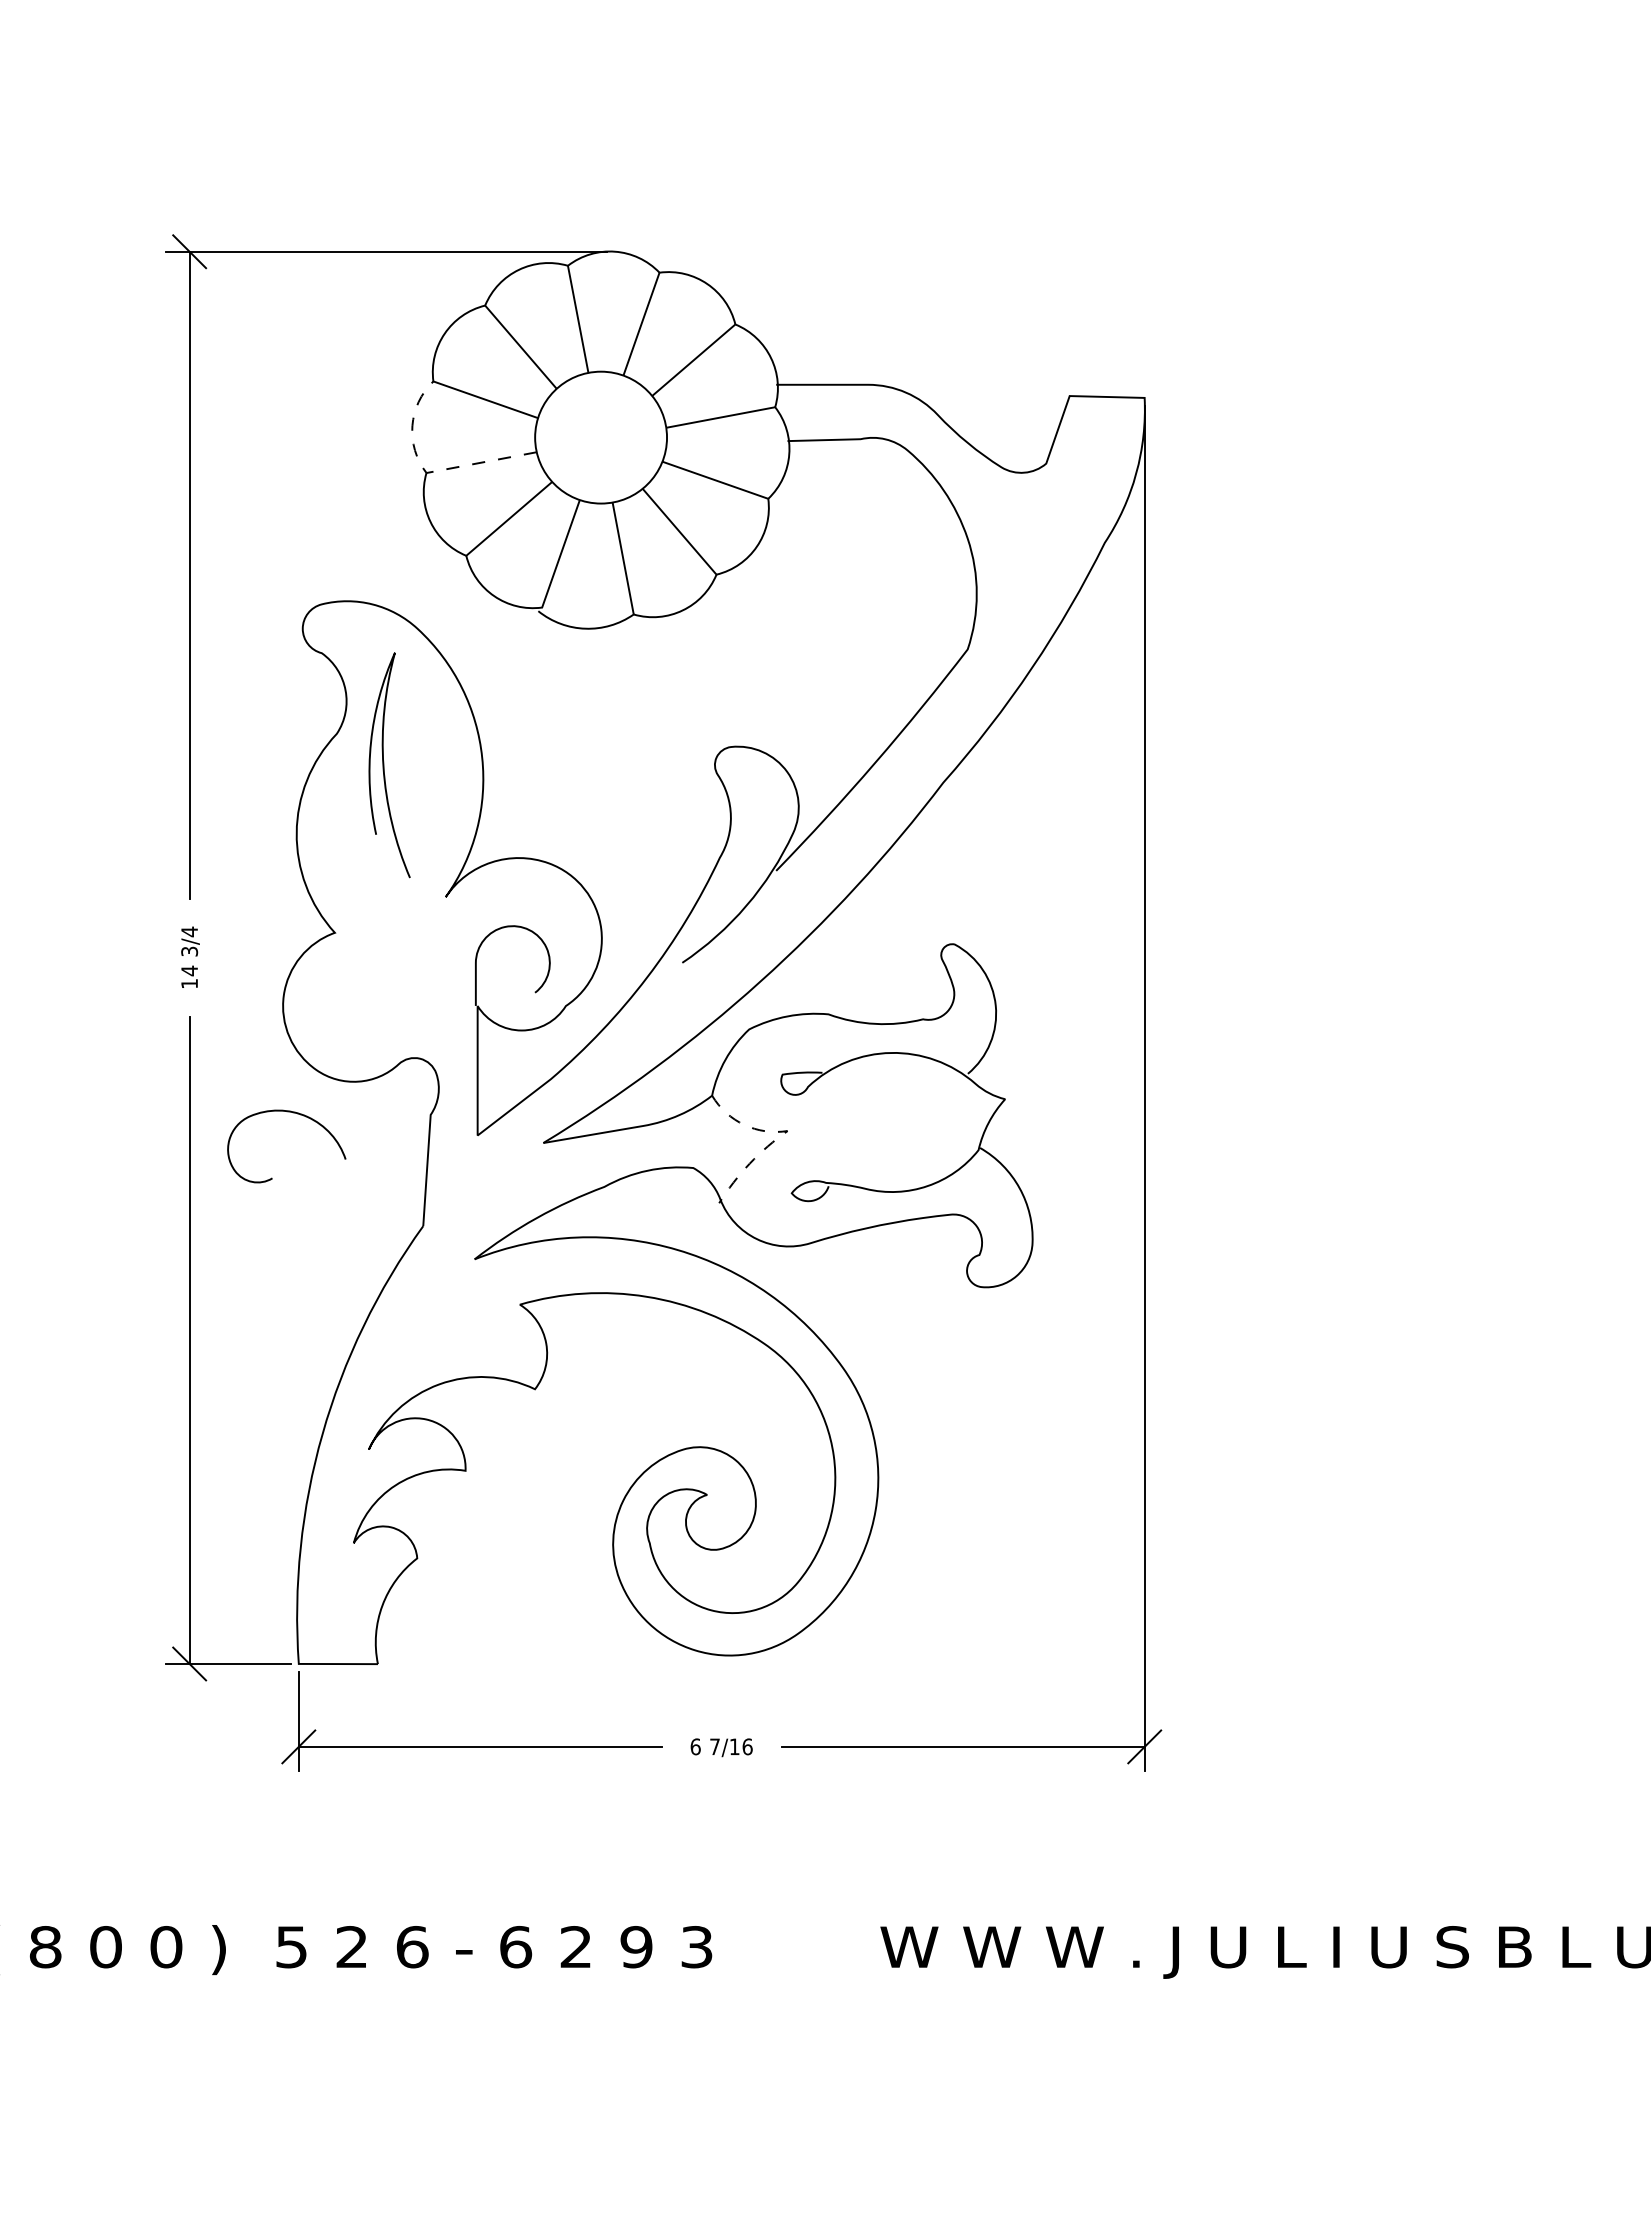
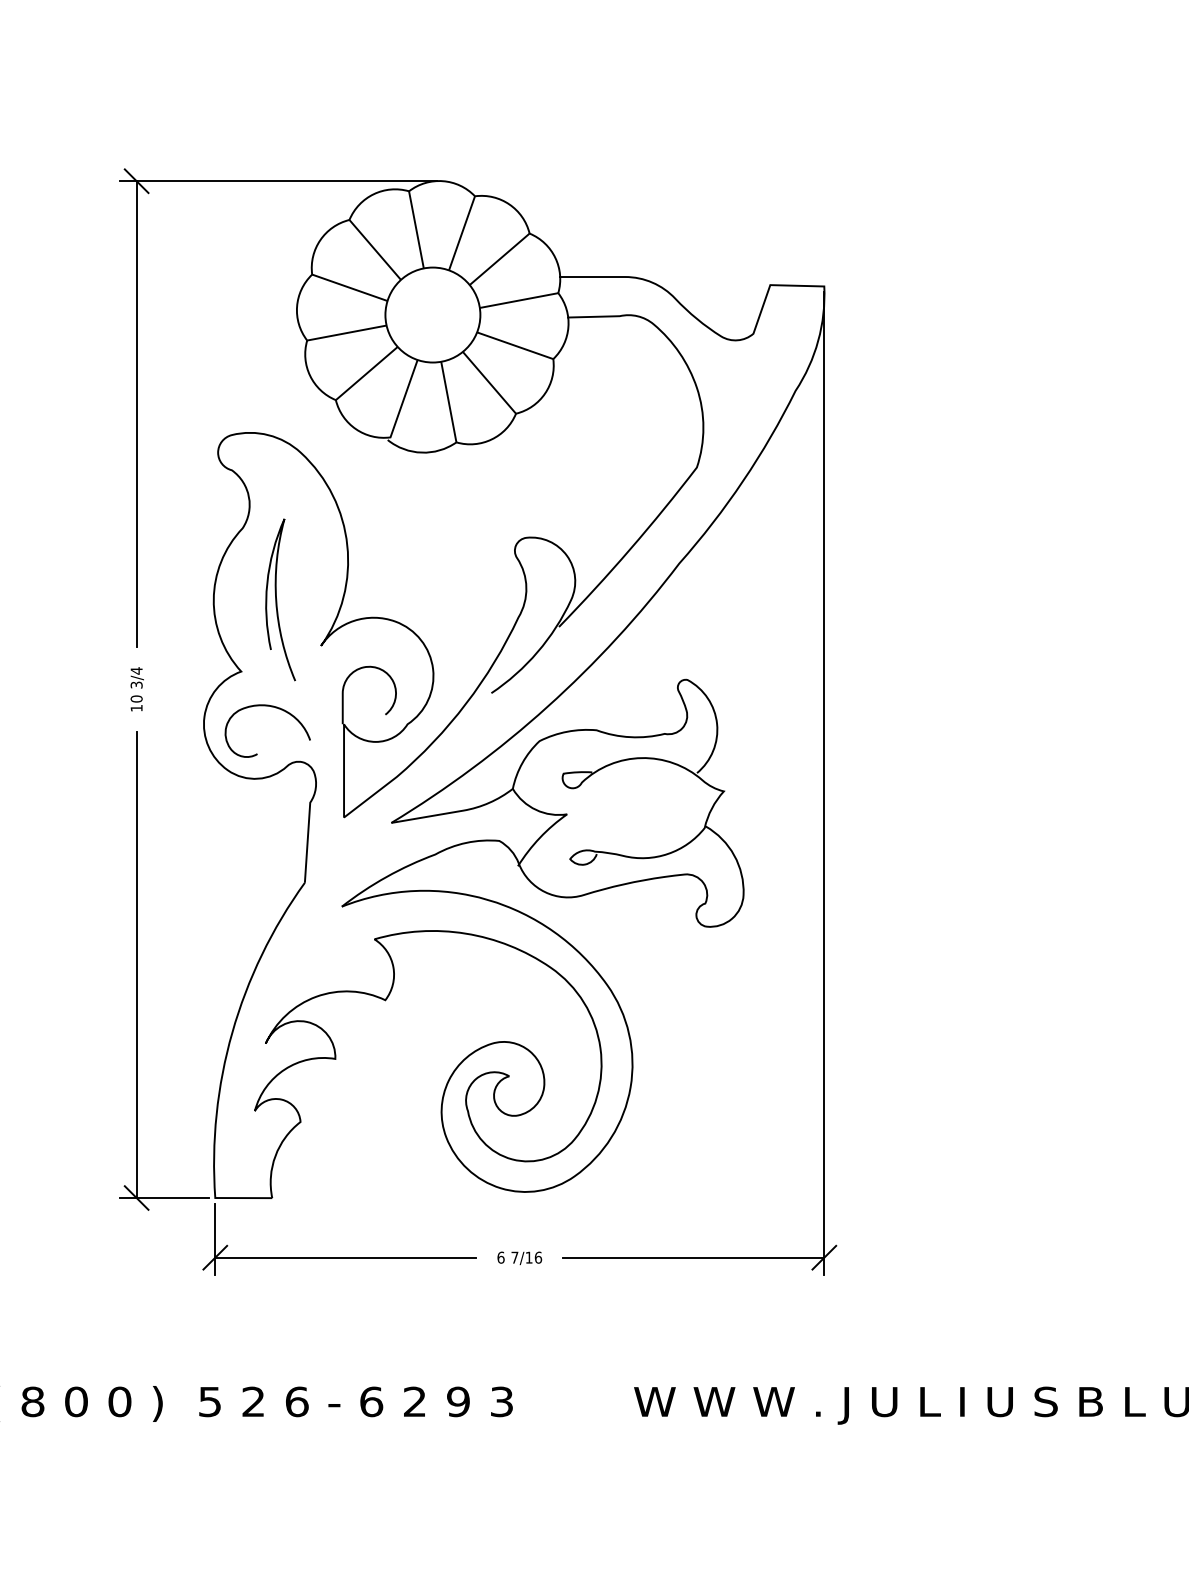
line: (422, 467) -> (304, 336), dashed -> solid
curve: (384, 765) -> (276, 600), moved
text: (189, 970) -> (136, 698), 14 -> 10
curve: (293, 1113) -> (272, 707), moved
line: (782, 1134) -> (563, 816), dashed -> solid

